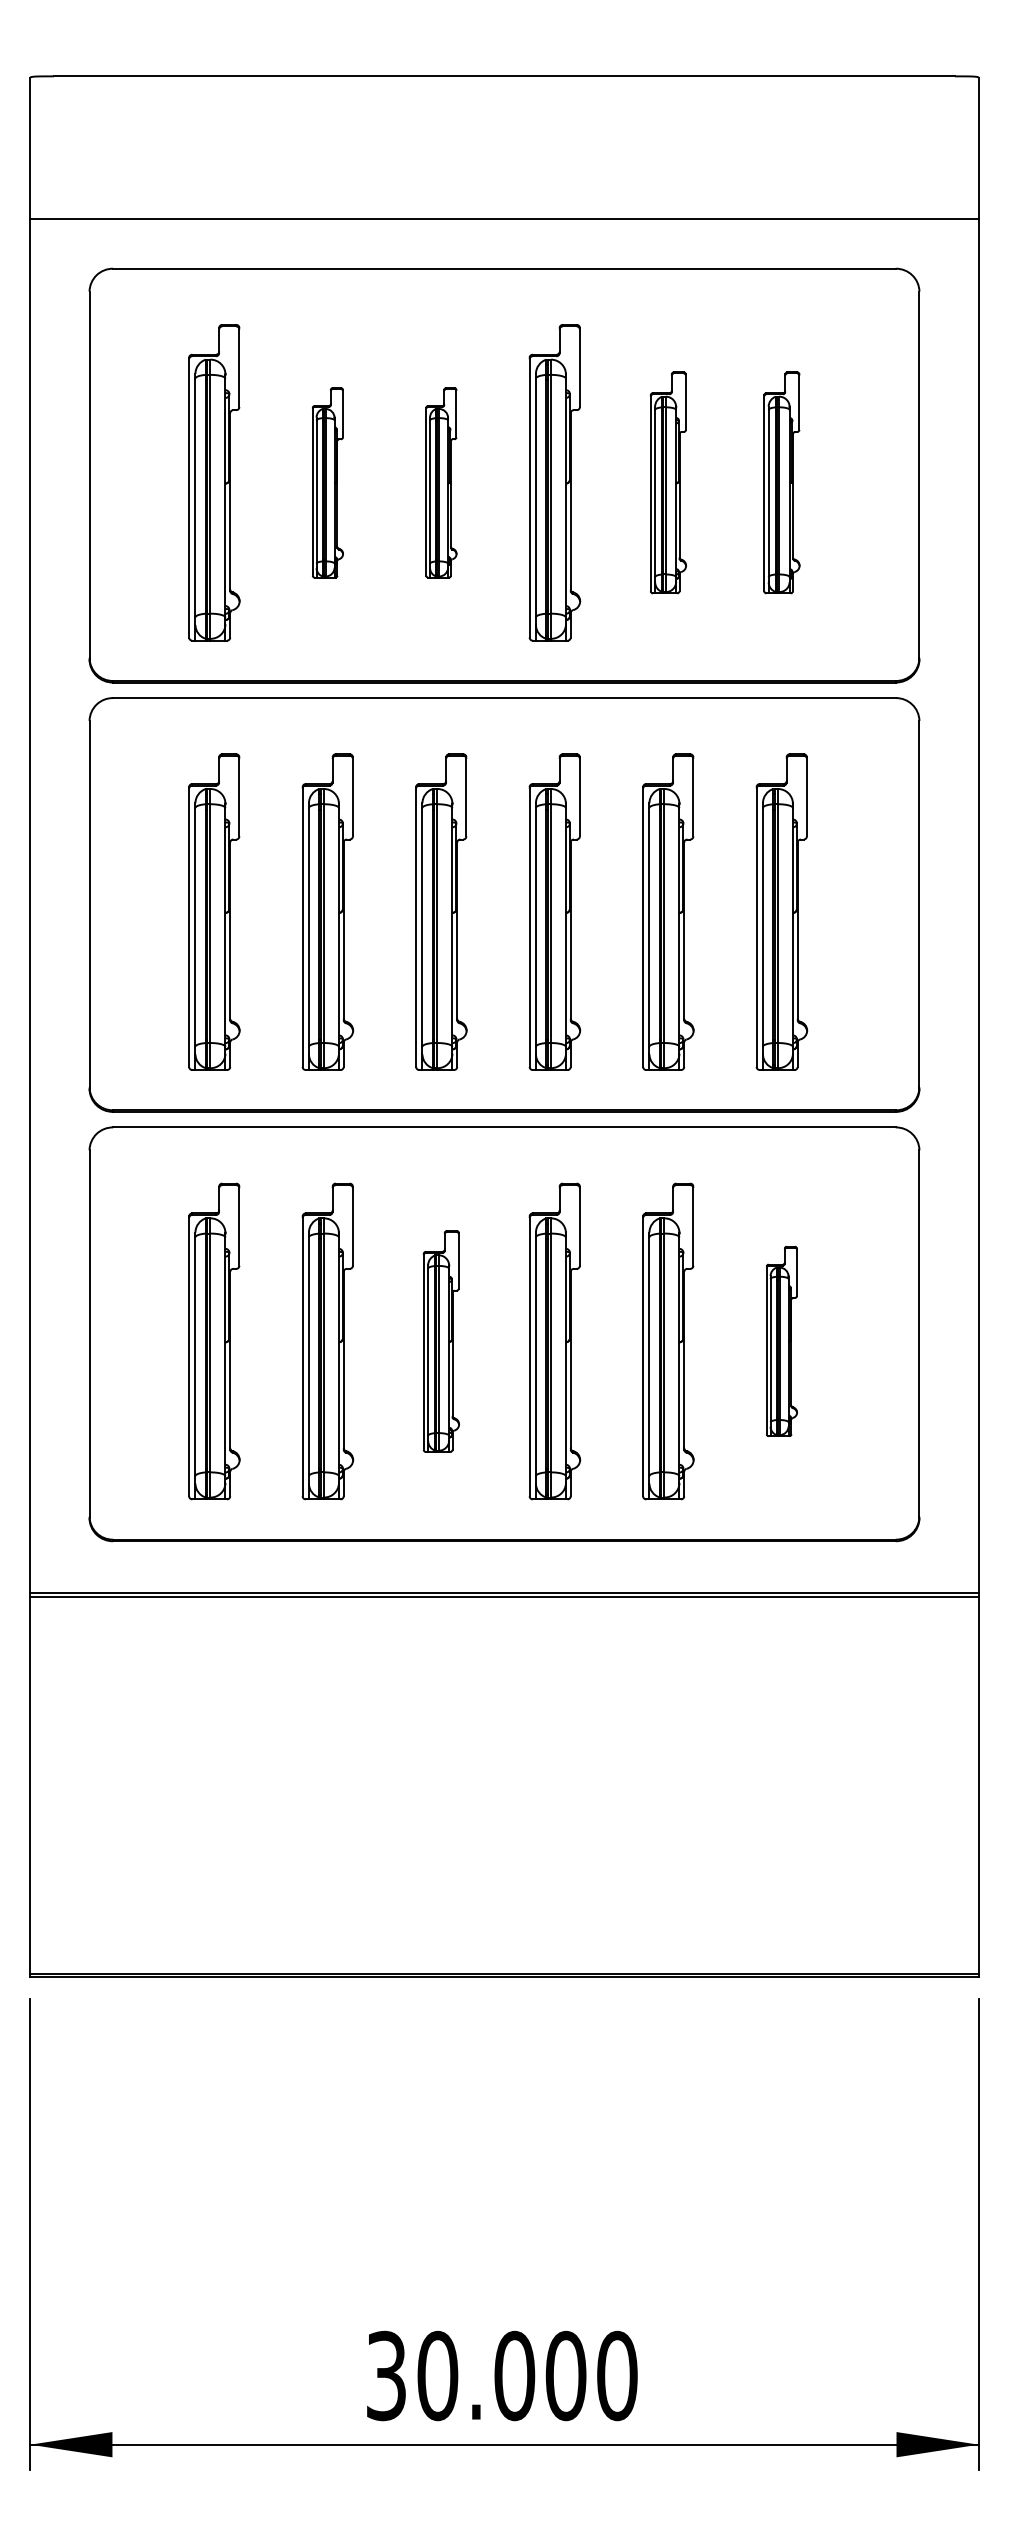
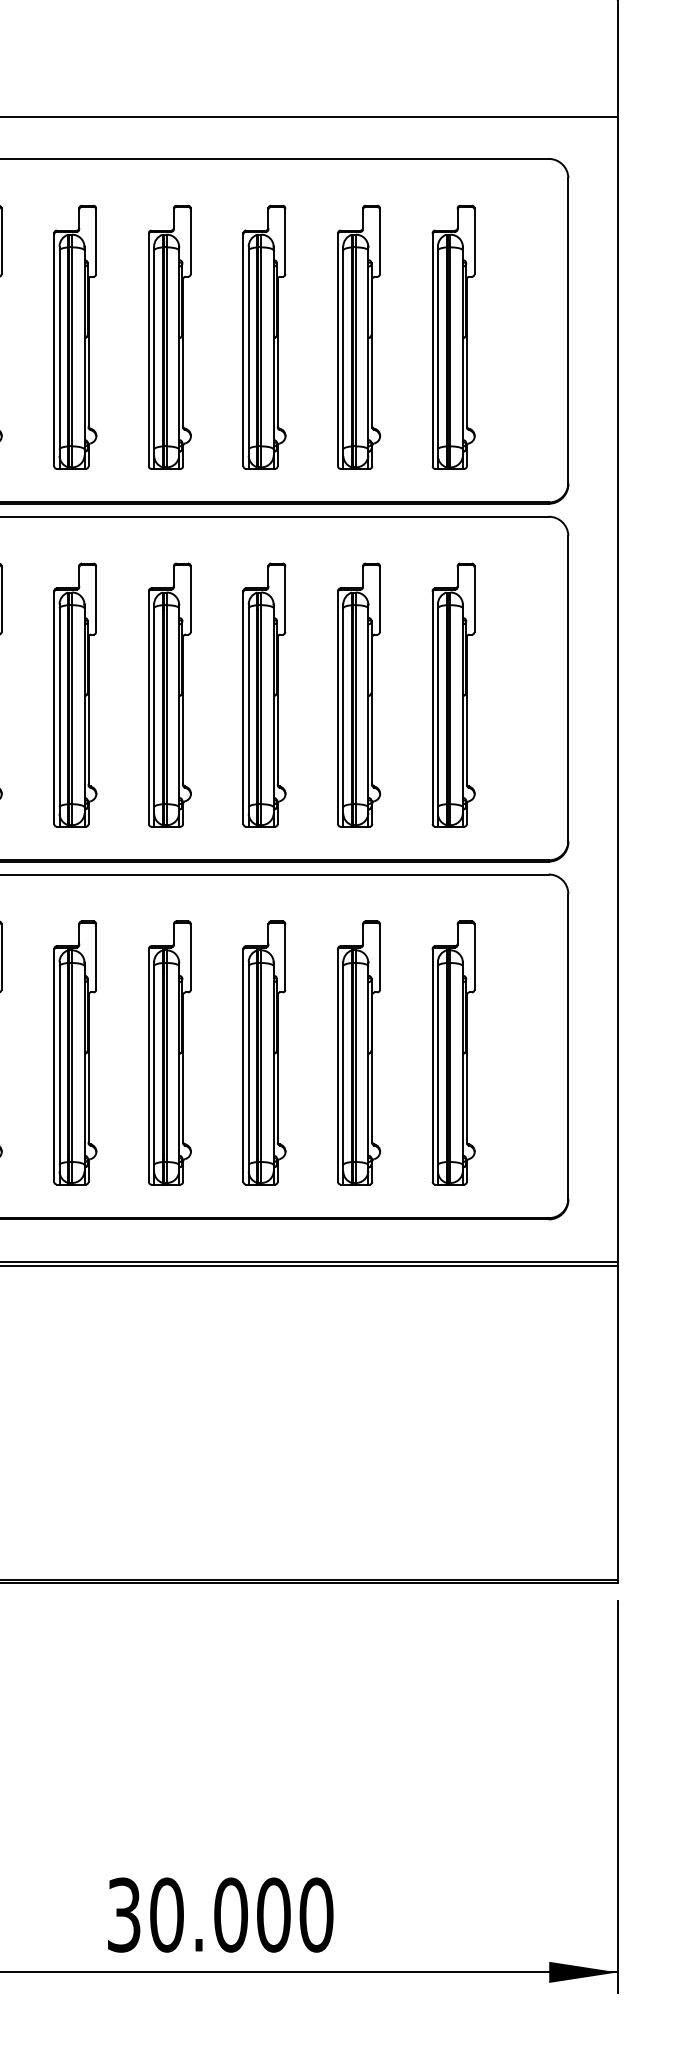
part: (327, 482) -> (75, 337), size x1.67
part: (441, 482) -> (170, 337), size x1.67
part: (668, 482) -> (359, 337), size x1.43
part: (781, 482) -> (453, 337), size x1.43
part: (441, 1341) -> (170, 1052), size x1.43
part: (781, 1341) -> (453, 1052), size x1.67

